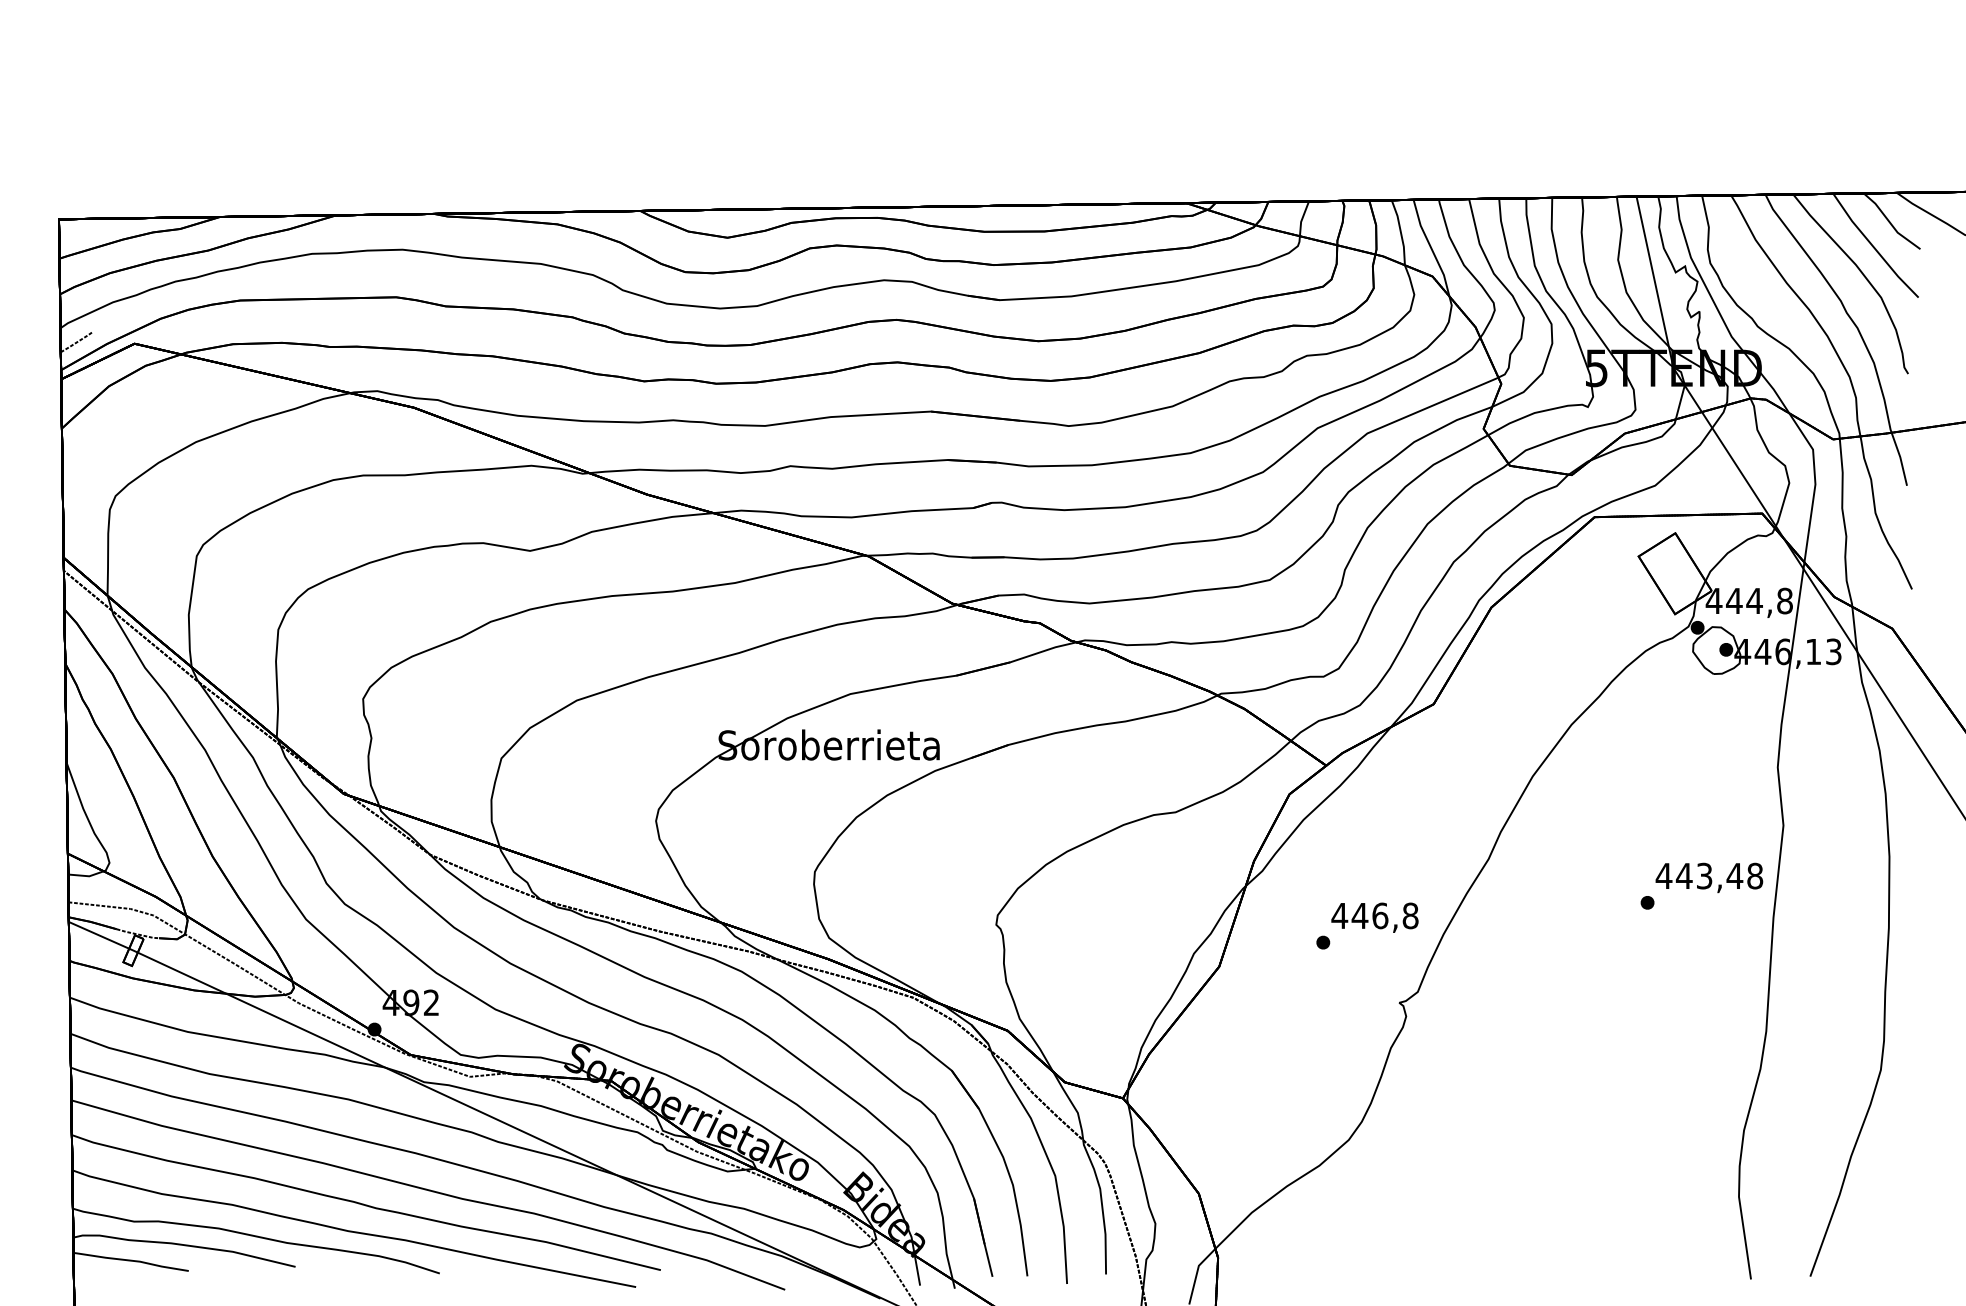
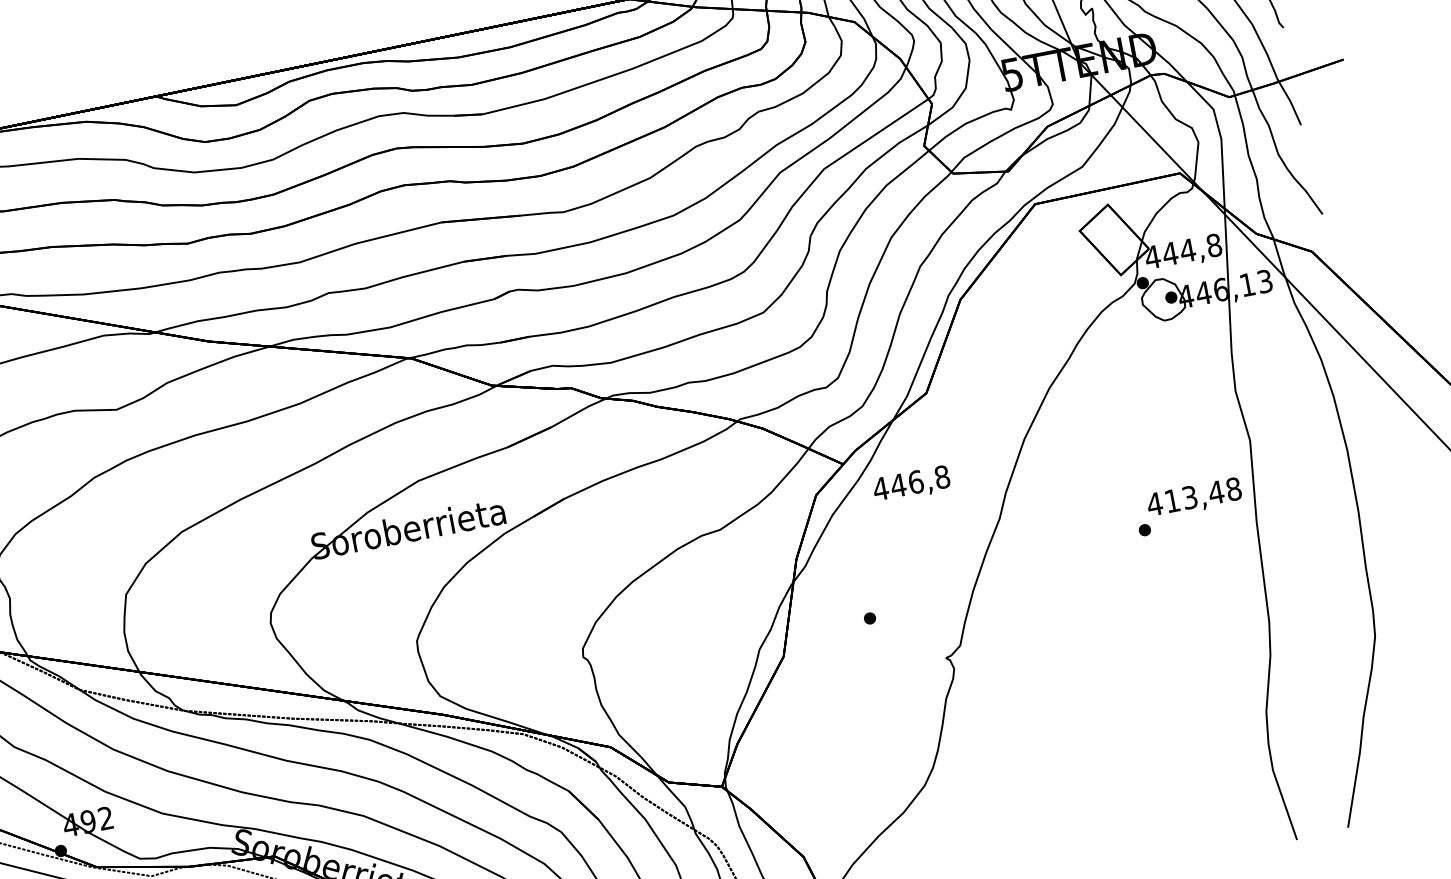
text: (1683, 875) -> (1171, 500), 443,48 -> 413,48
text: (1374, 917) -> (911, 484), moved

